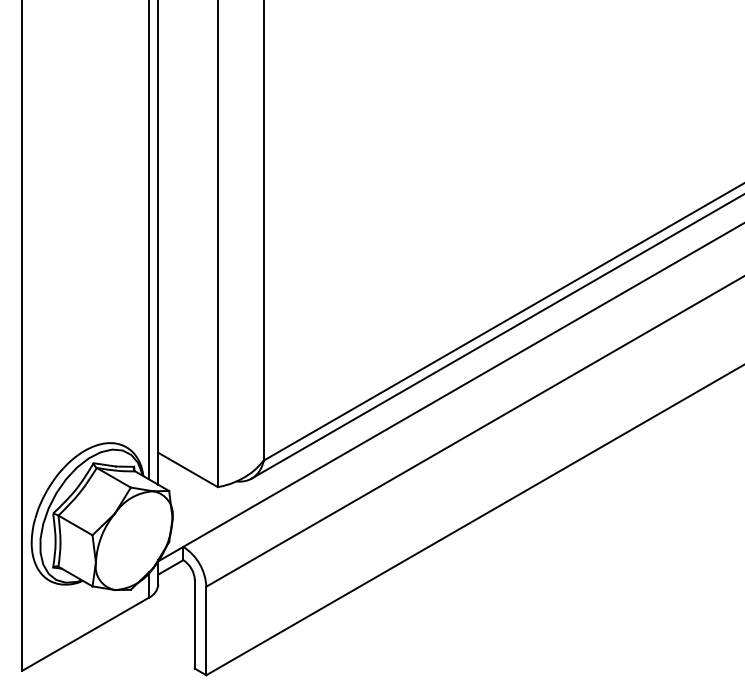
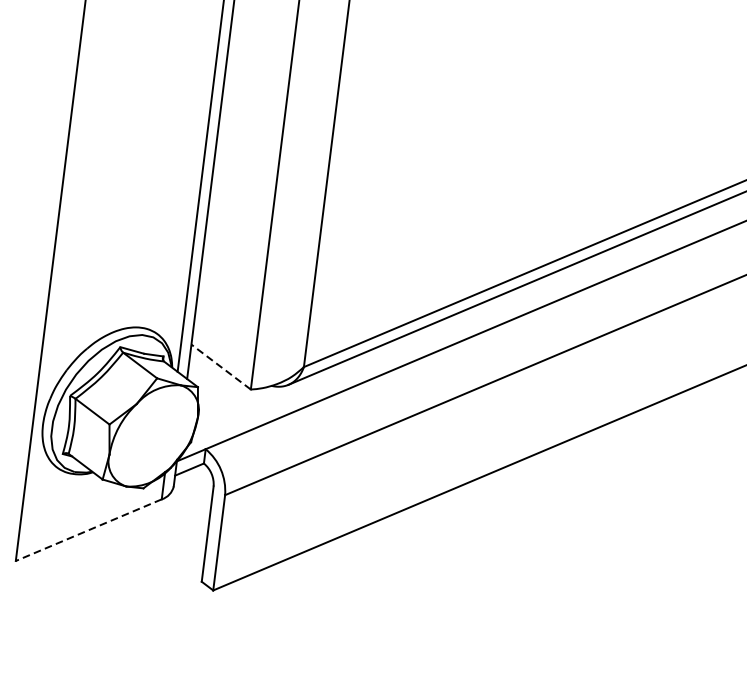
line: (187, 469) -> (220, 366), solid -> dashed
line: (85, 634) -> (88, 530), solid -> dashed

